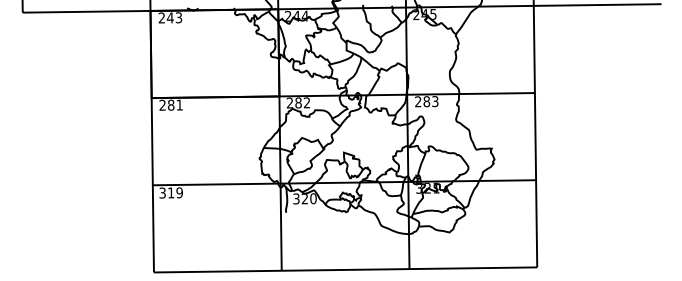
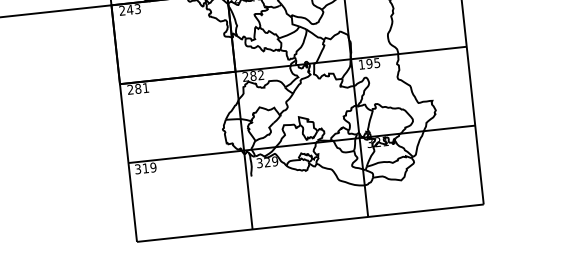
text: (426, 101) -> (369, 63), 283 -> 195
text: (313, 198) -> (275, 161), 320 -> 329

